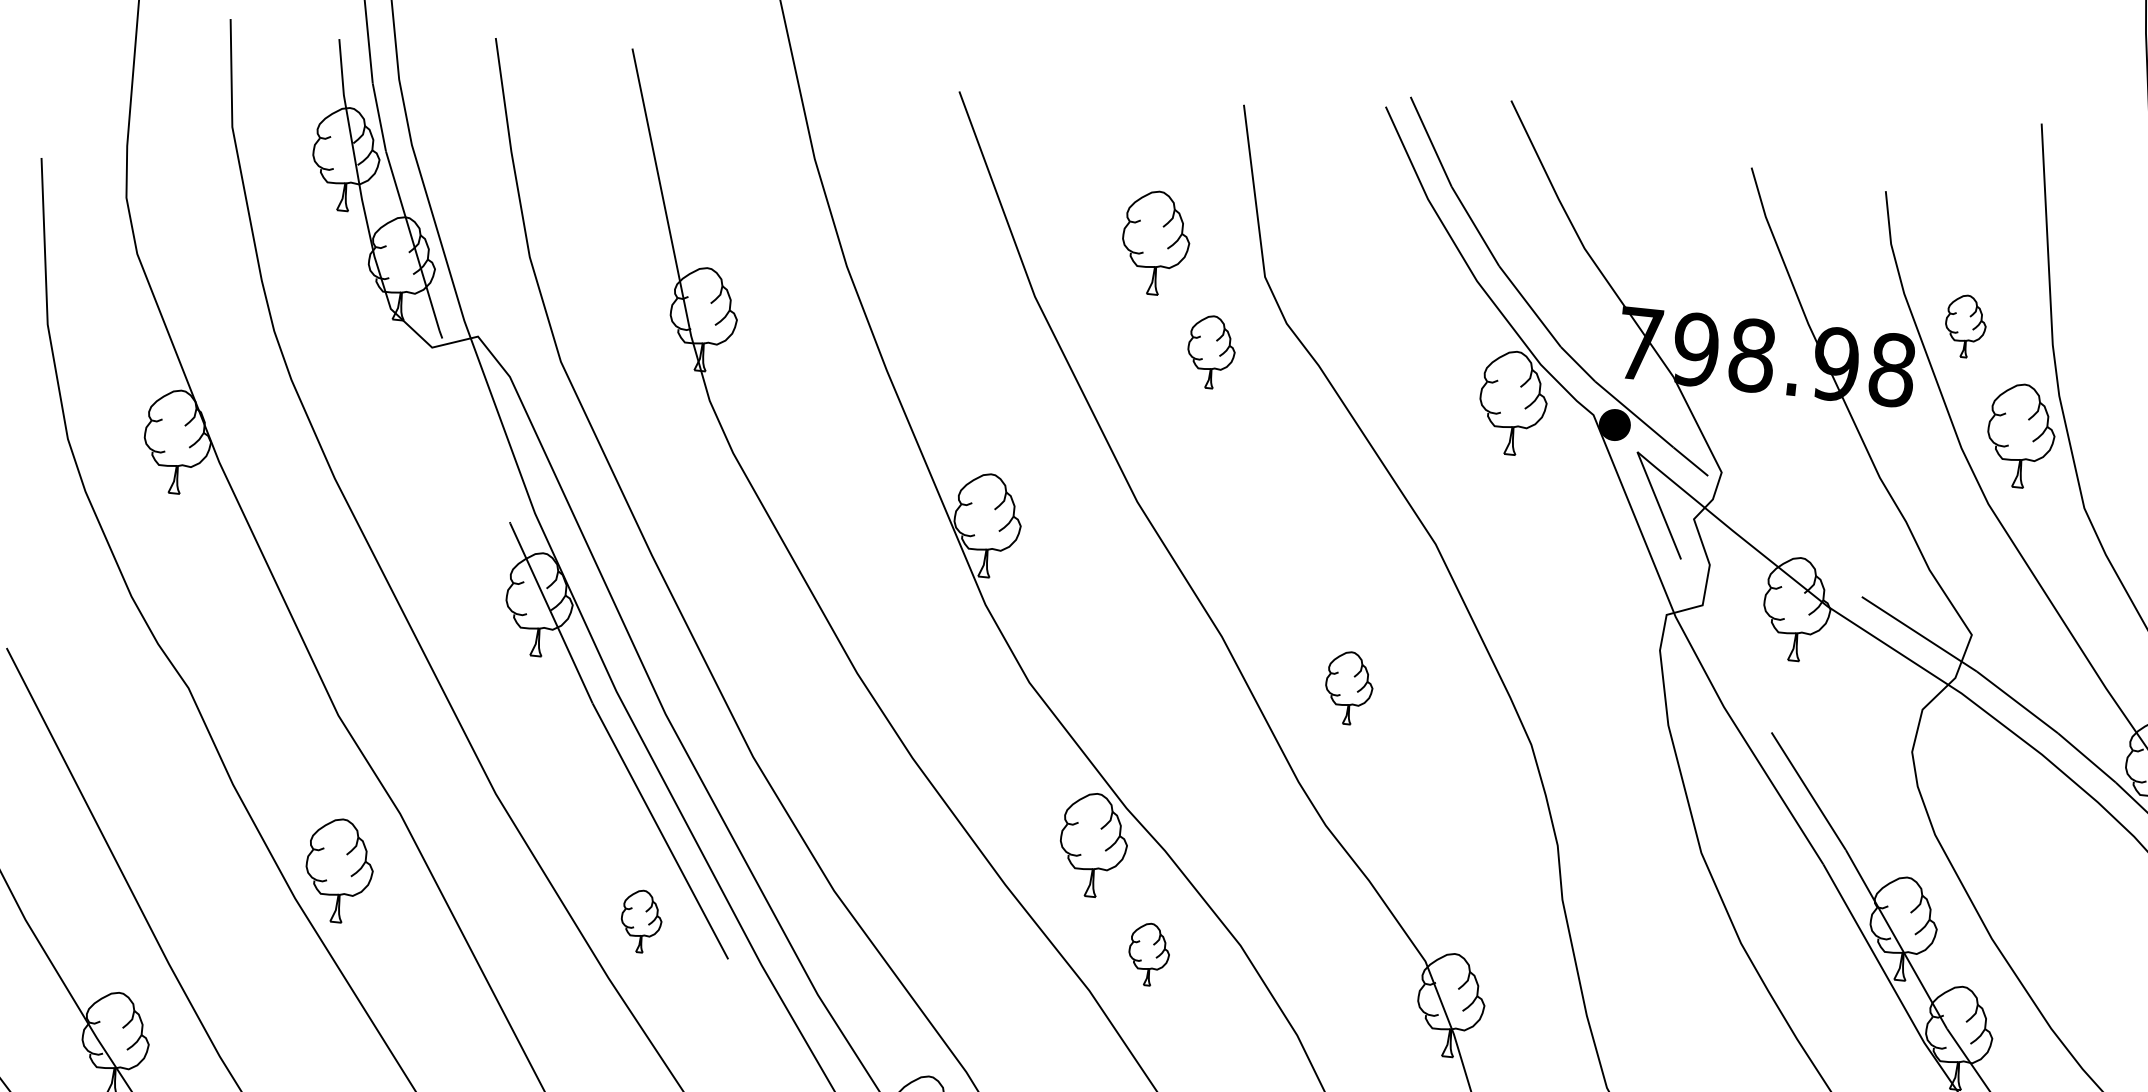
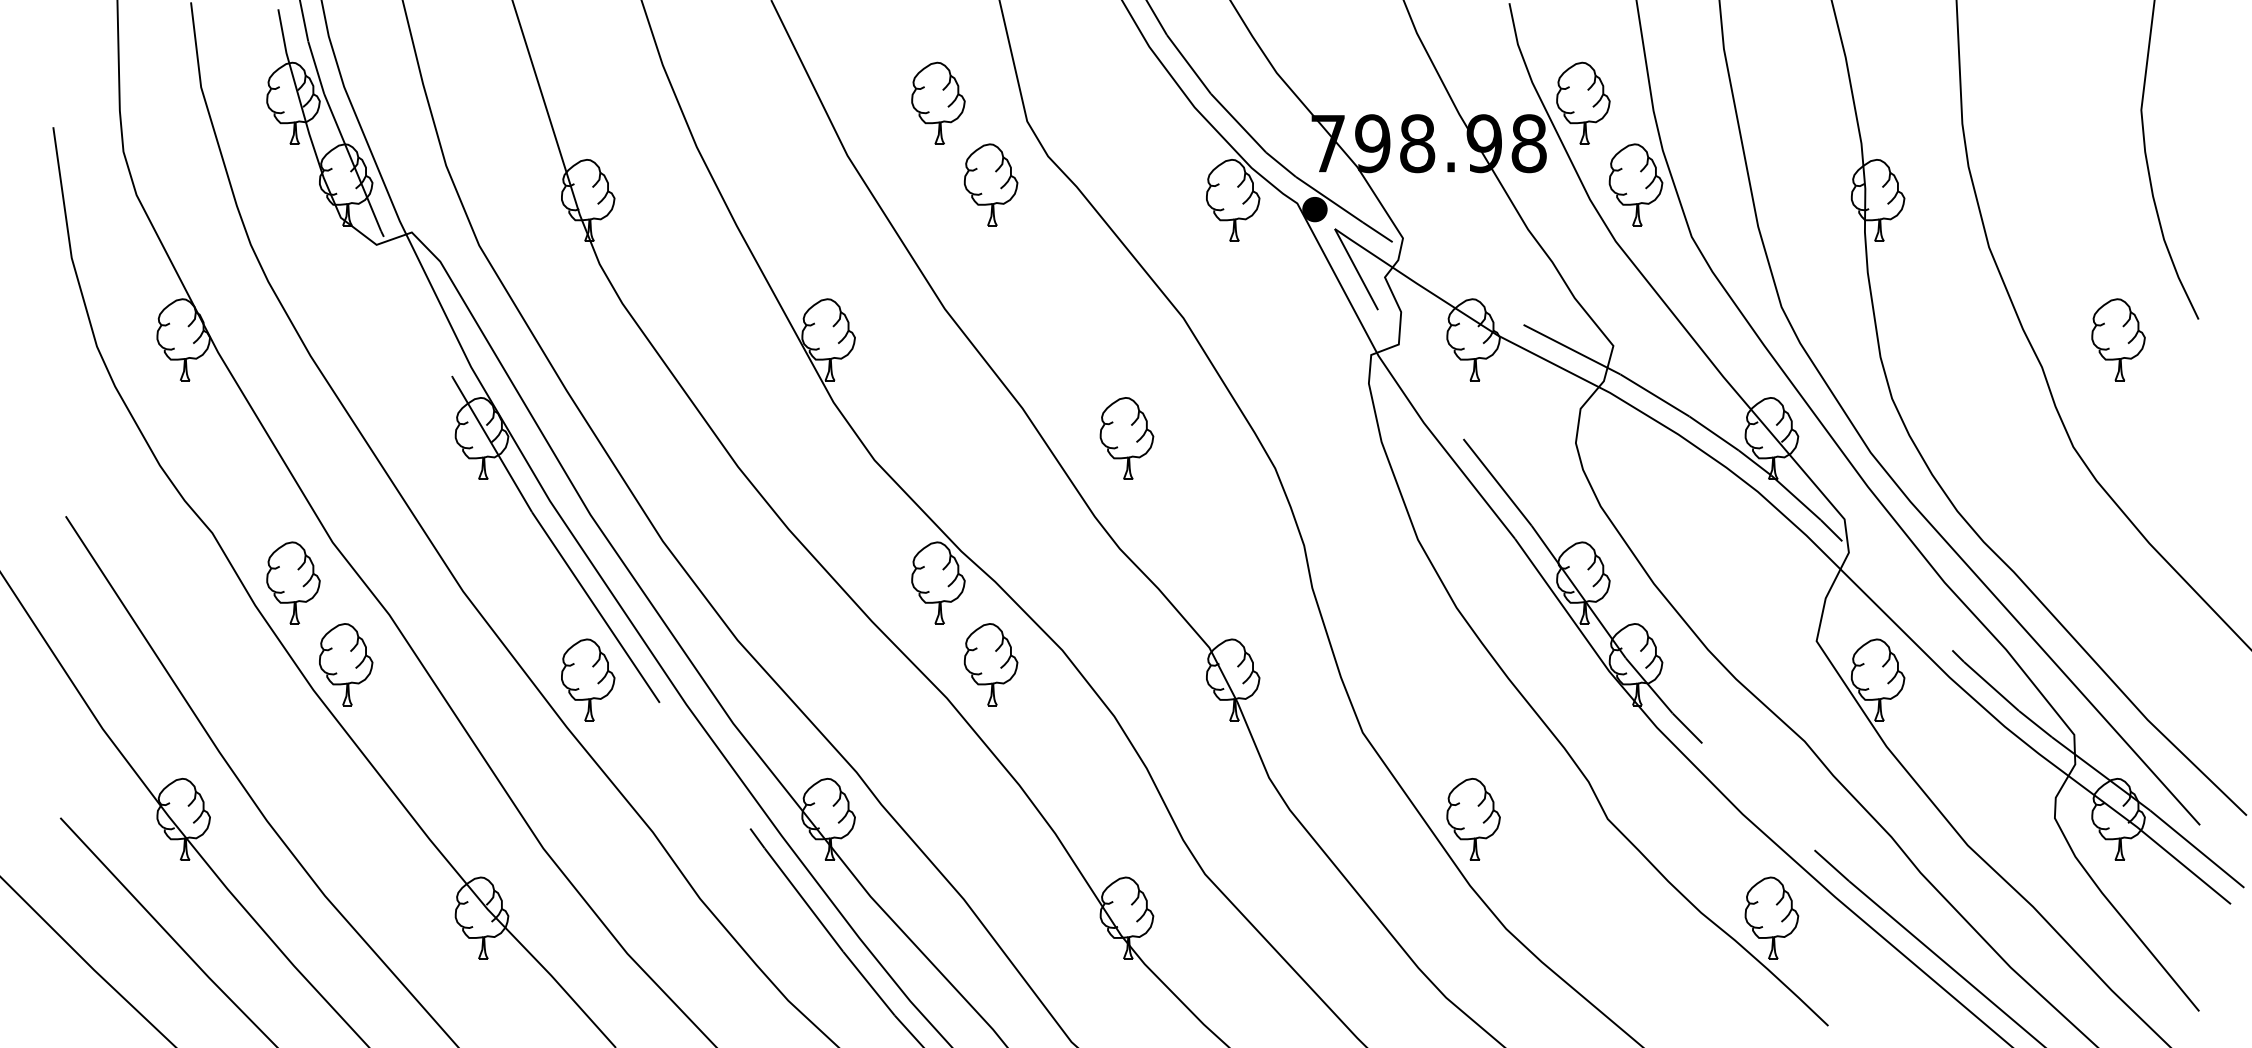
part: (1965, 325) -> (1583, 102), size x1.67
part: (1210, 351) -> (990, 184), size x1.43
part: (1348, 688) -> (1126, 438), size x1.43
part: (284, 760) -> (293, 582), added
part: (641, 920) -> (588, 679), size x1.67
part: (1148, 954) -> (990, 664), size x1.67

